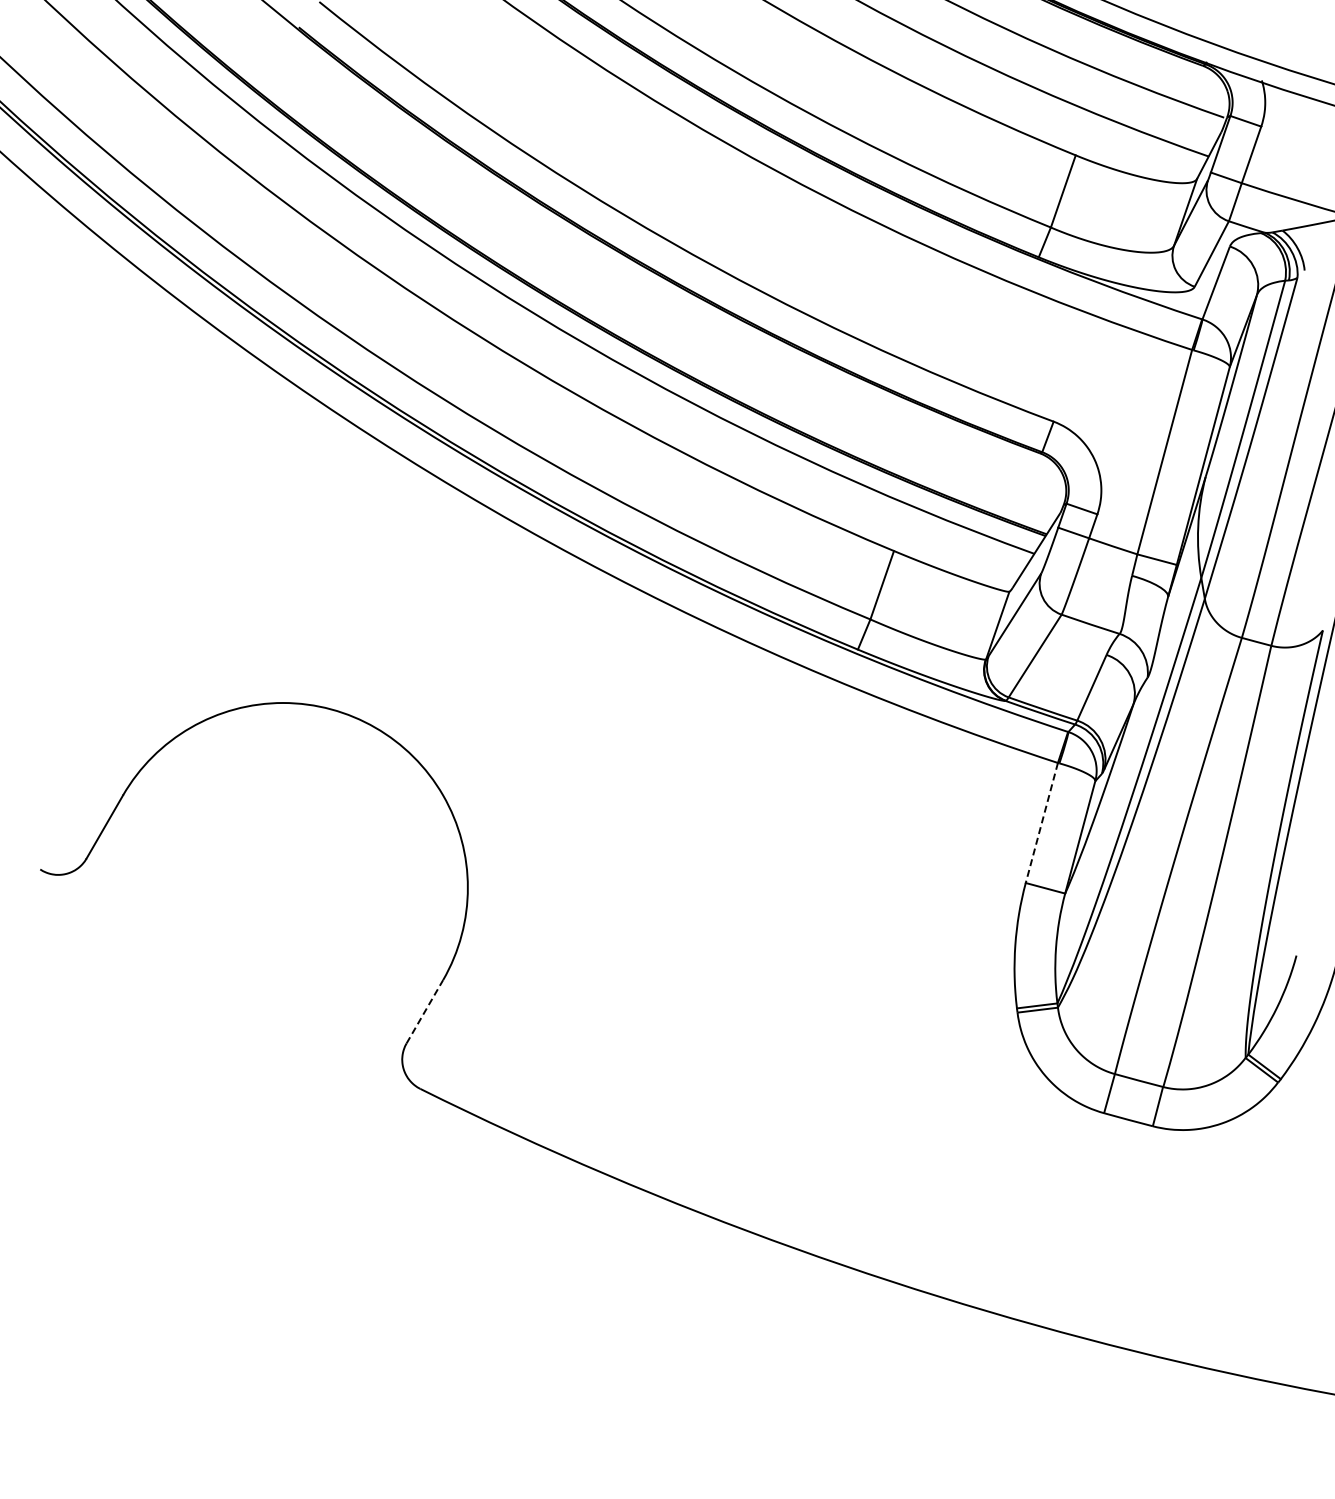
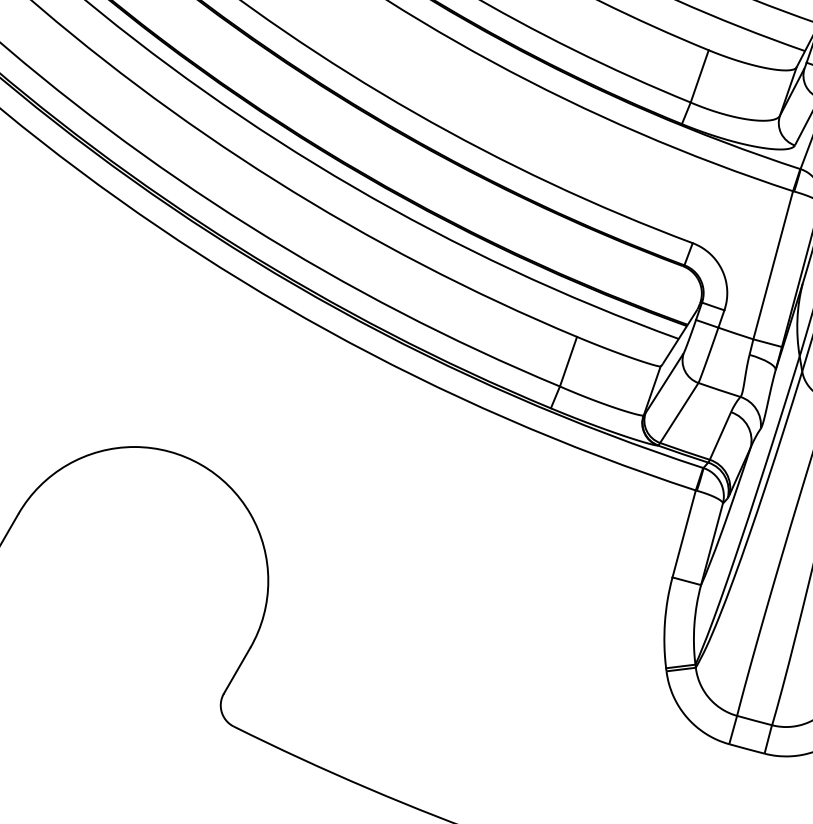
line: (1041, 823) -> (683, 534), dashed -> solid
line: (425, 1011) -> (237, 670), dashed -> solid

